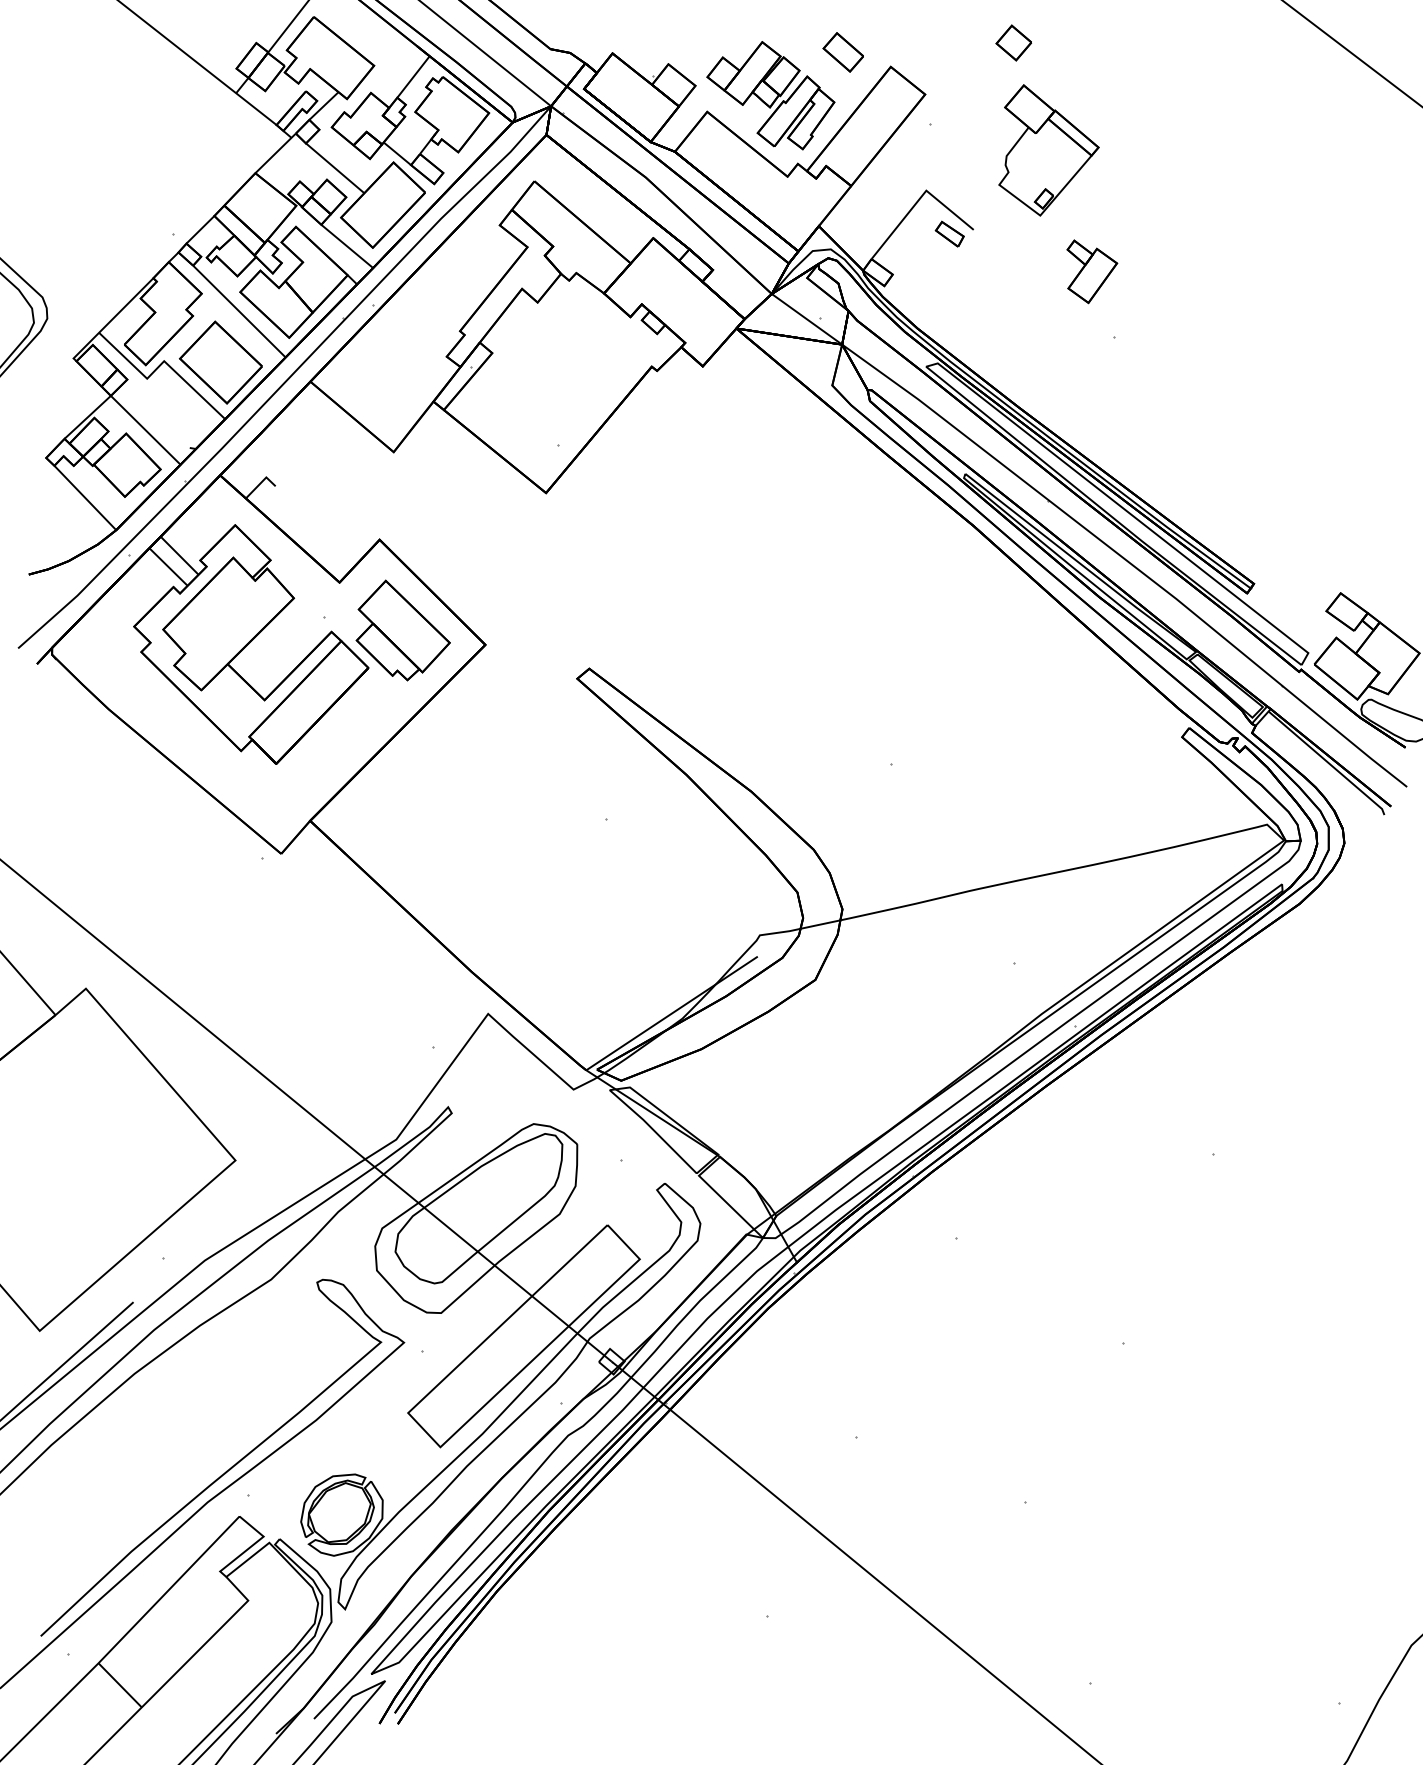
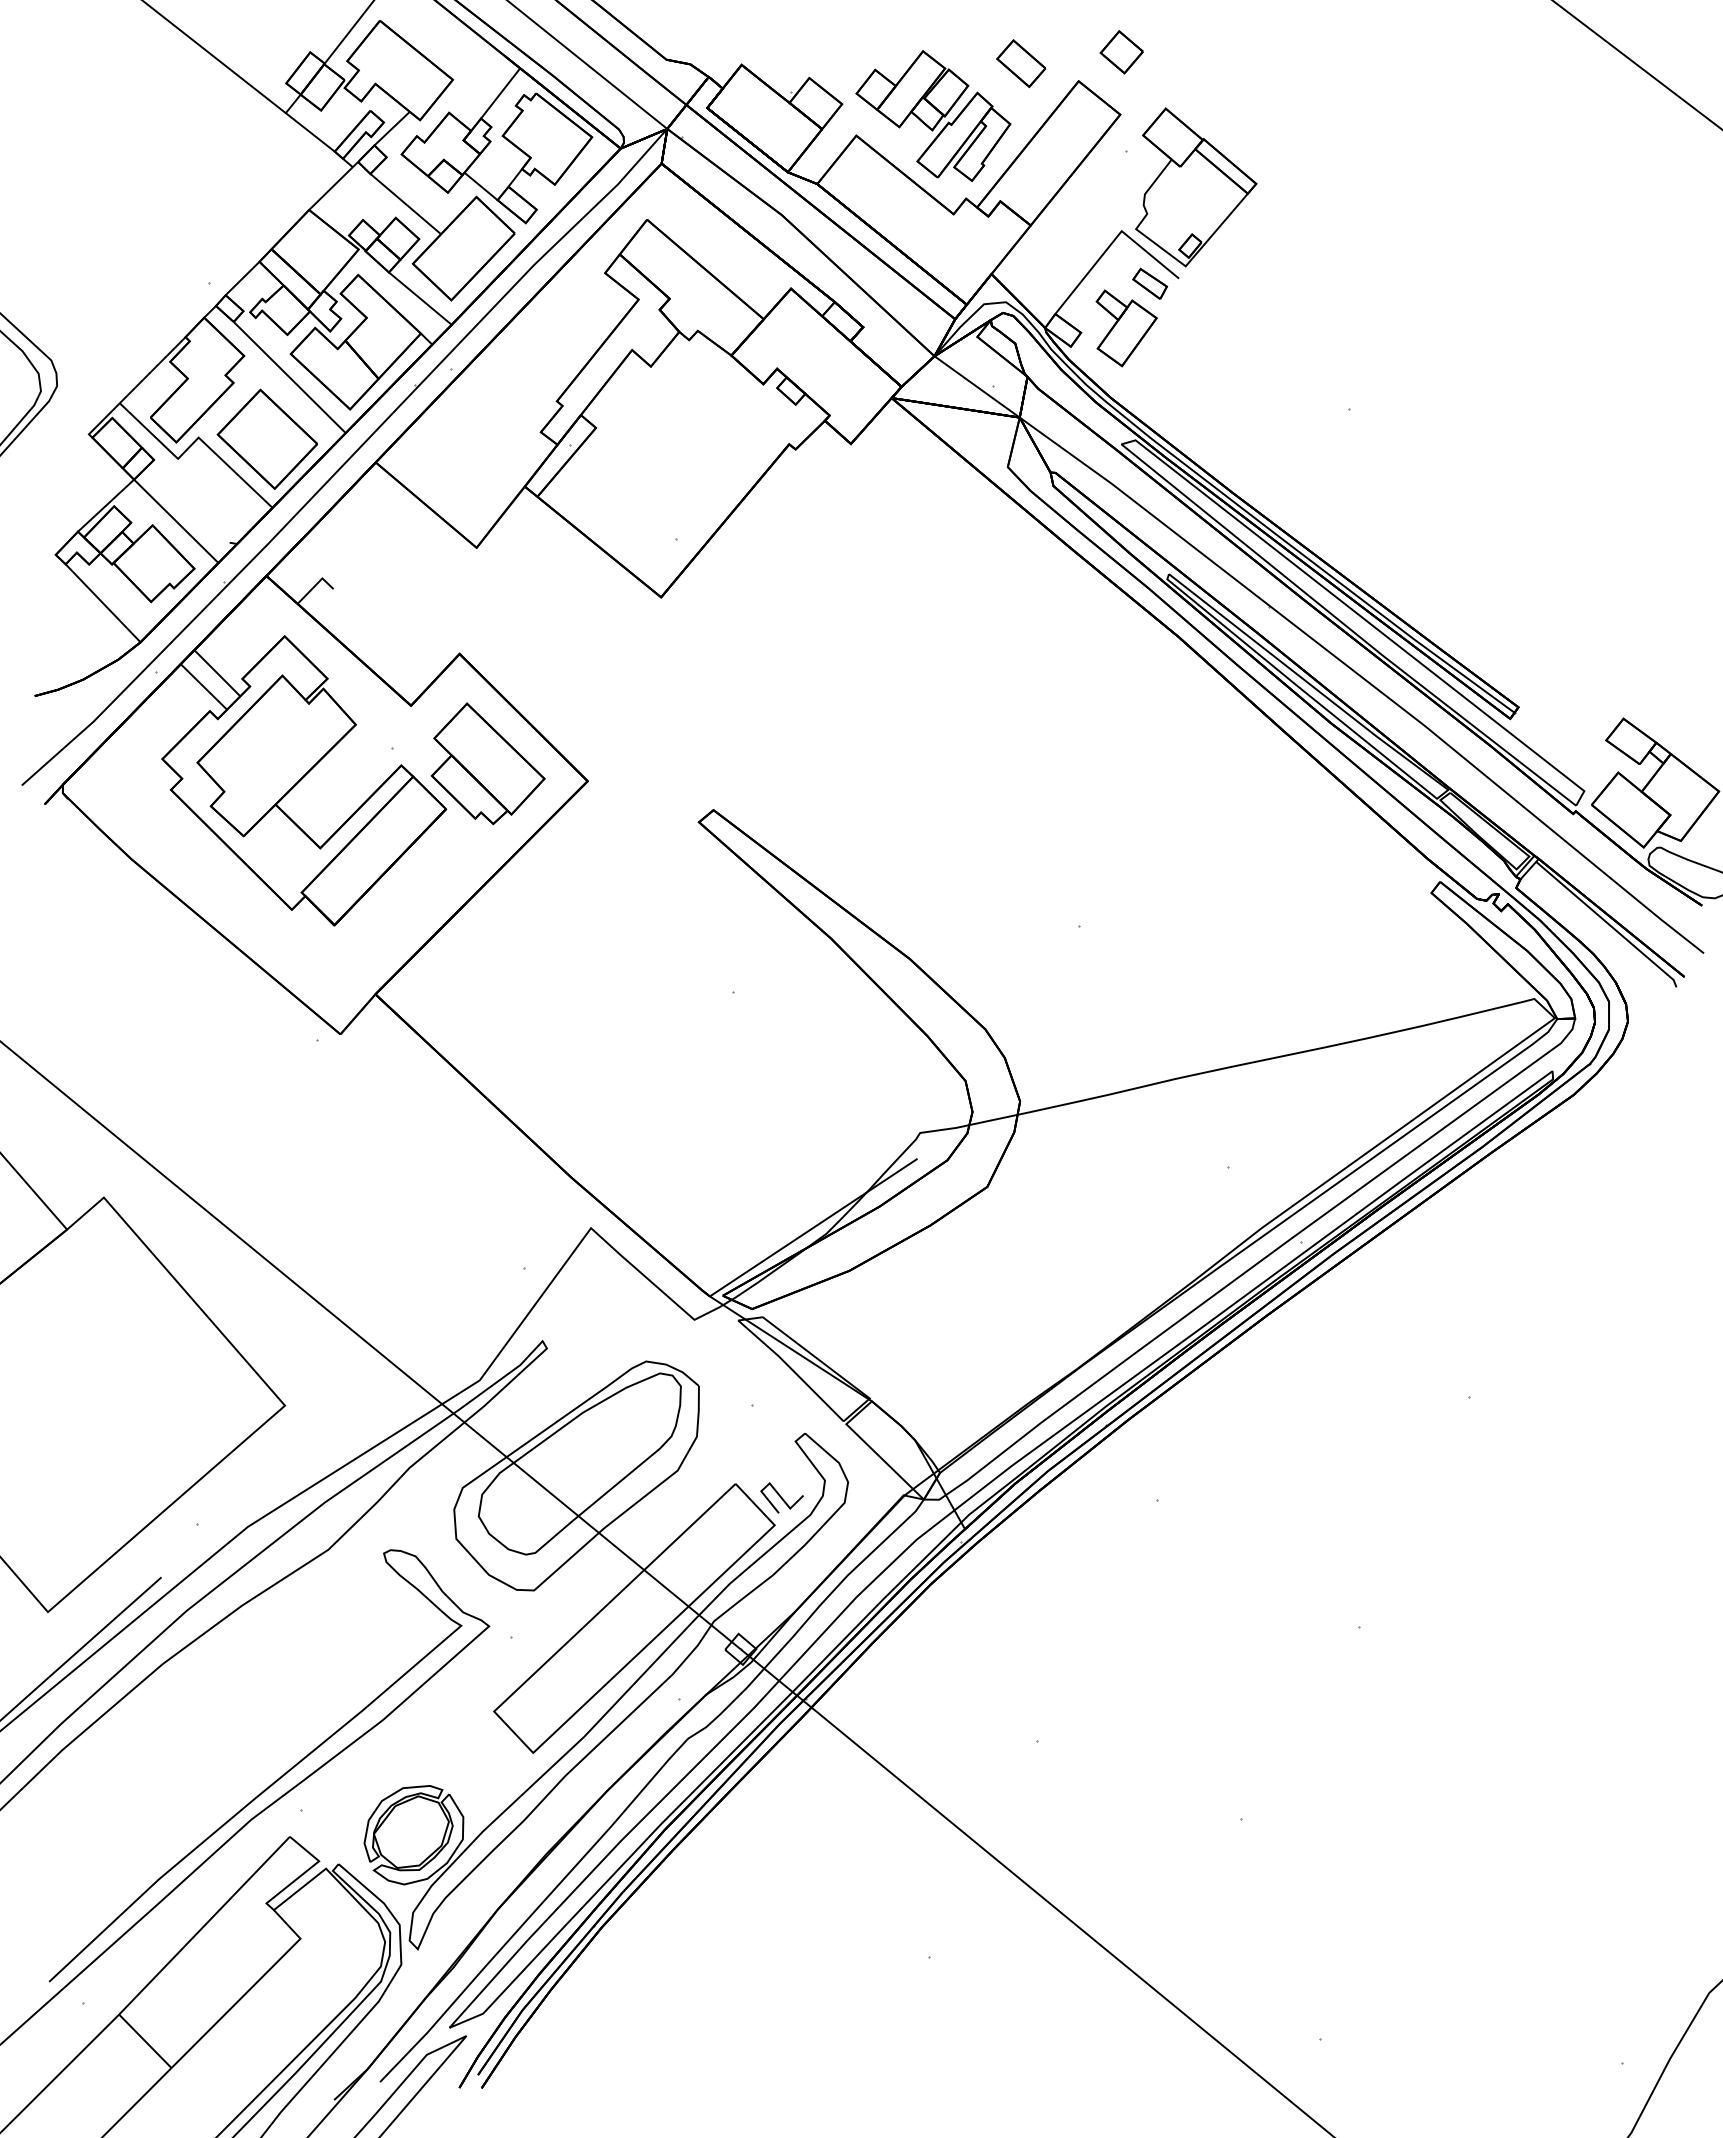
part: (1013, 43) -> (1121, 52), moved
part: (1049, 150) -> (1196, 187), moved
part: (1092, 271) -> (1126, 328), moved
curve: (645, 1236) -> (781, 1497), added

